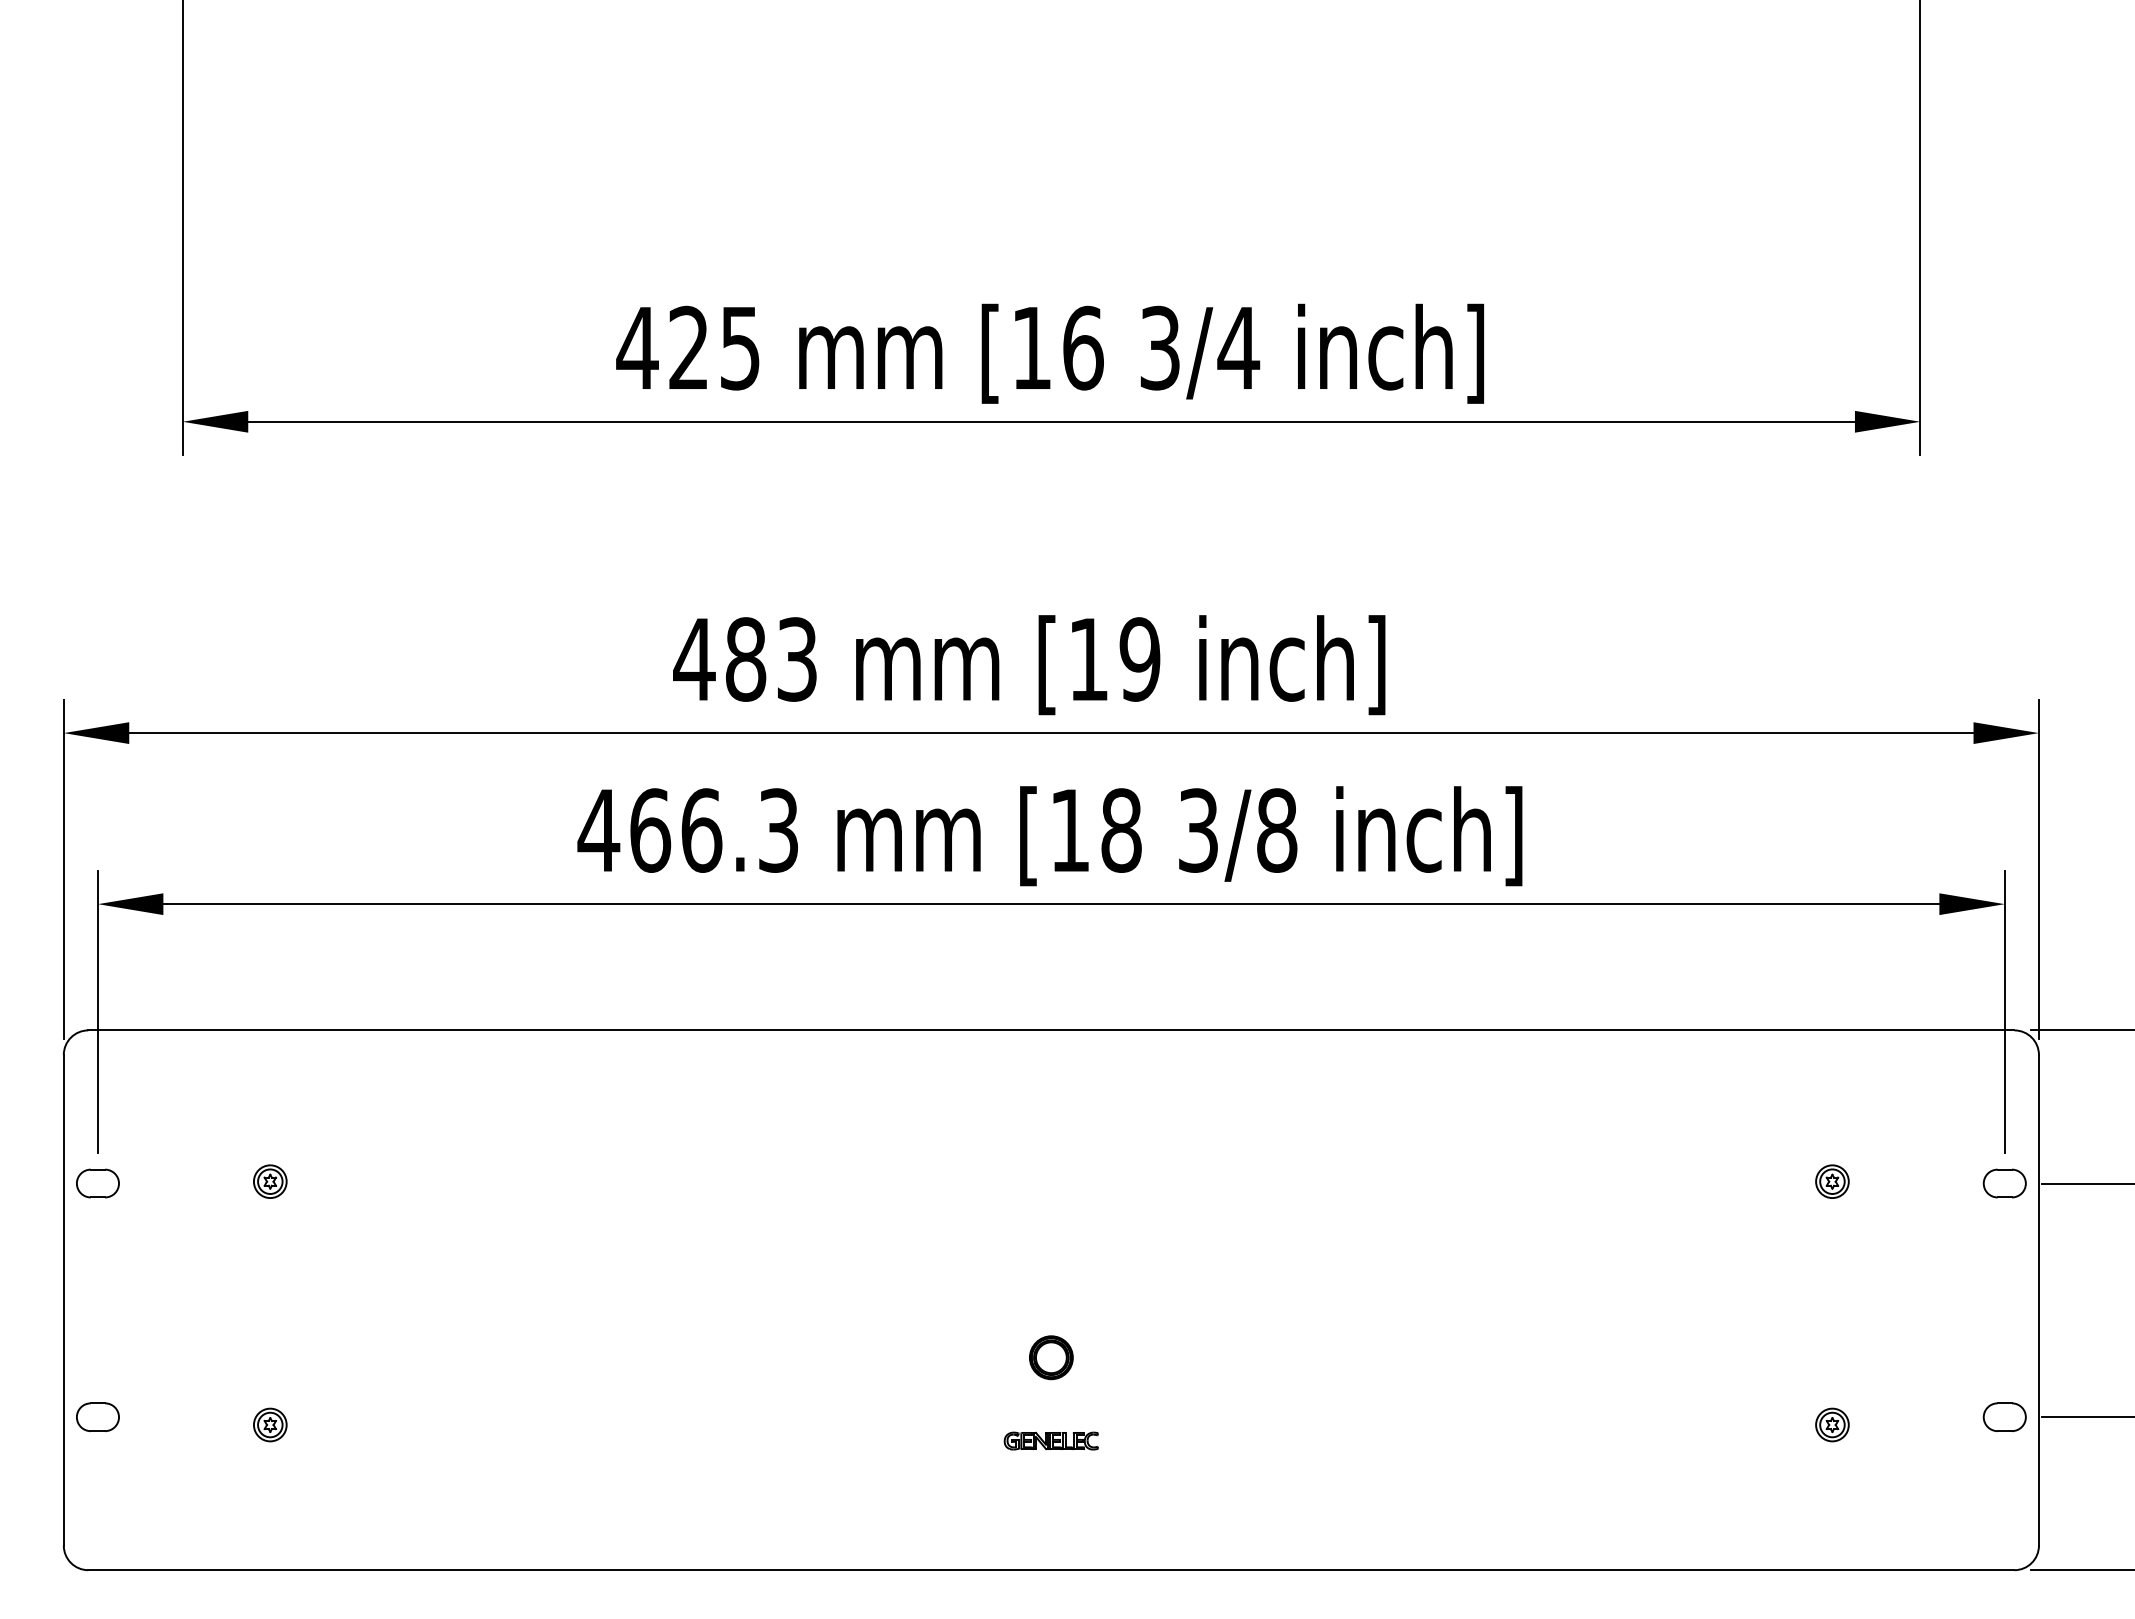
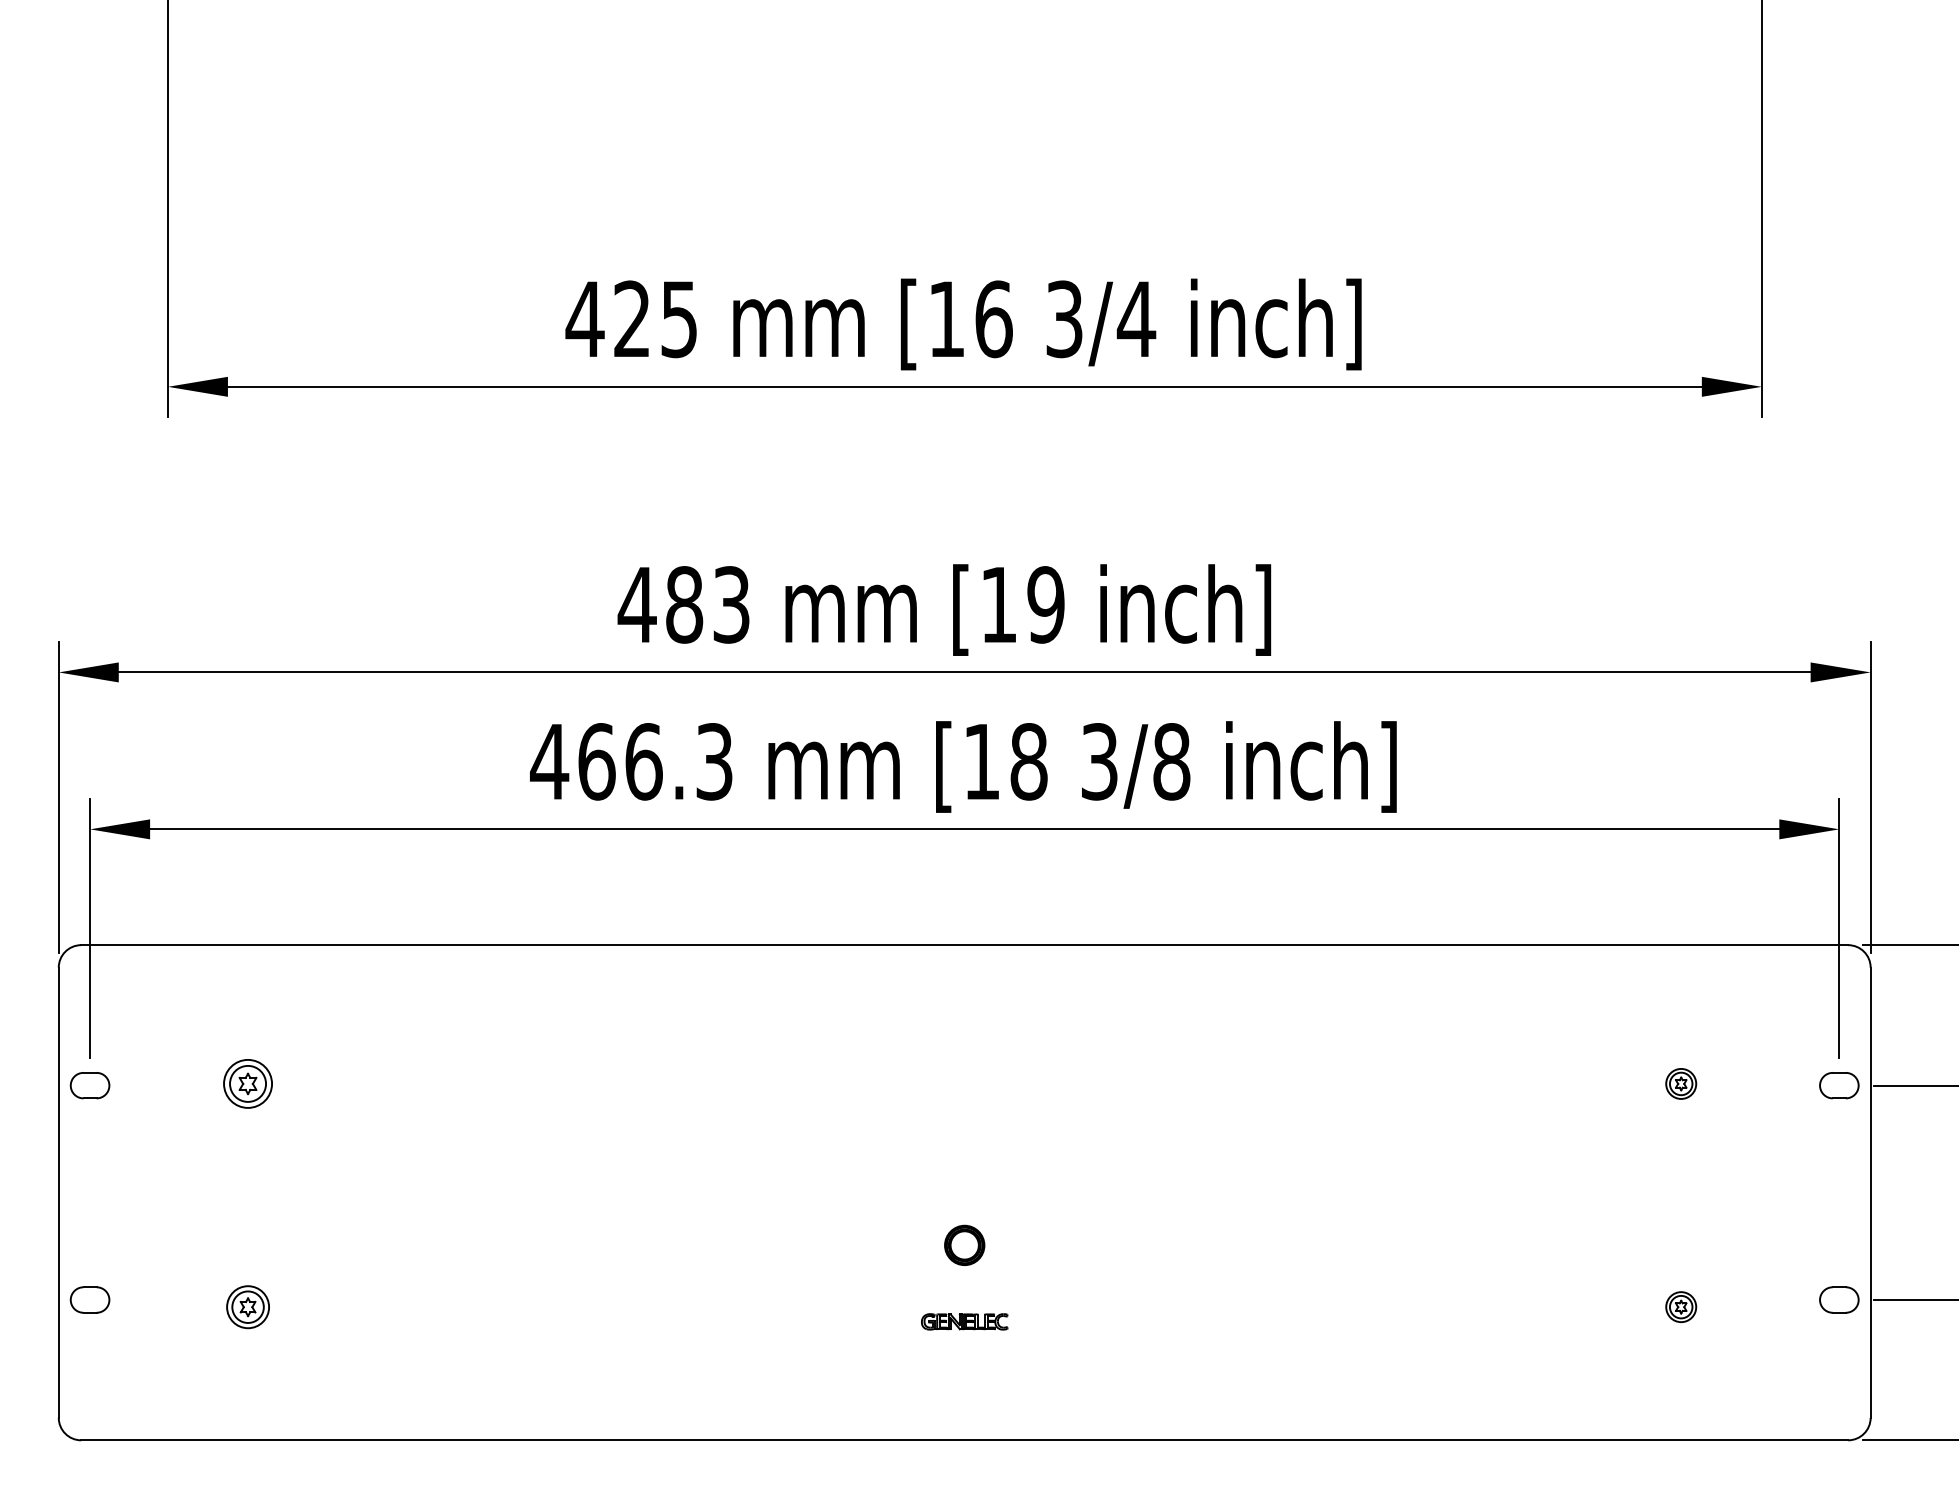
part: (270, 1181) -> (248, 1083), size x1.6
part: (270, 1424) -> (248, 1306), size x1.4

